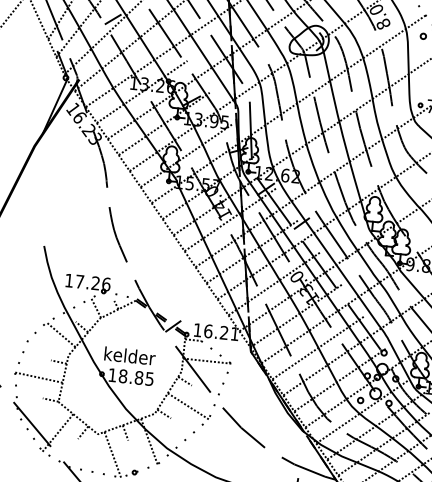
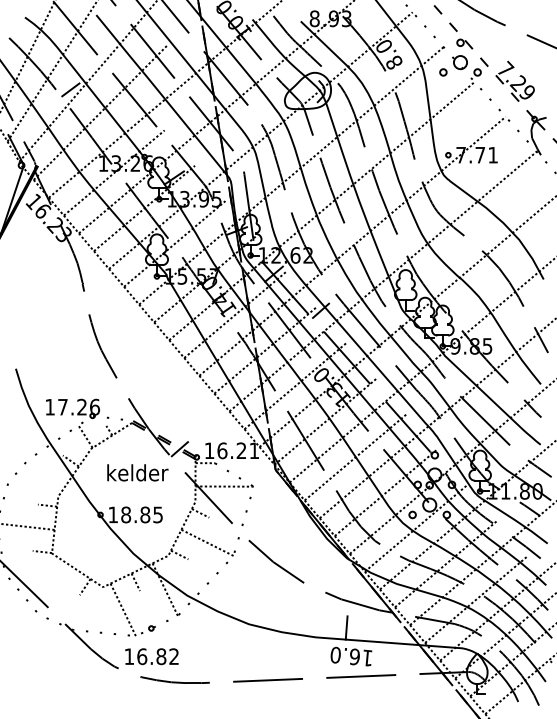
line: (60, 334) -> (46, 472), removed
text: (129, 355) -> (137, 472), moved
line: (57, 432) -> (54, 590), removed

